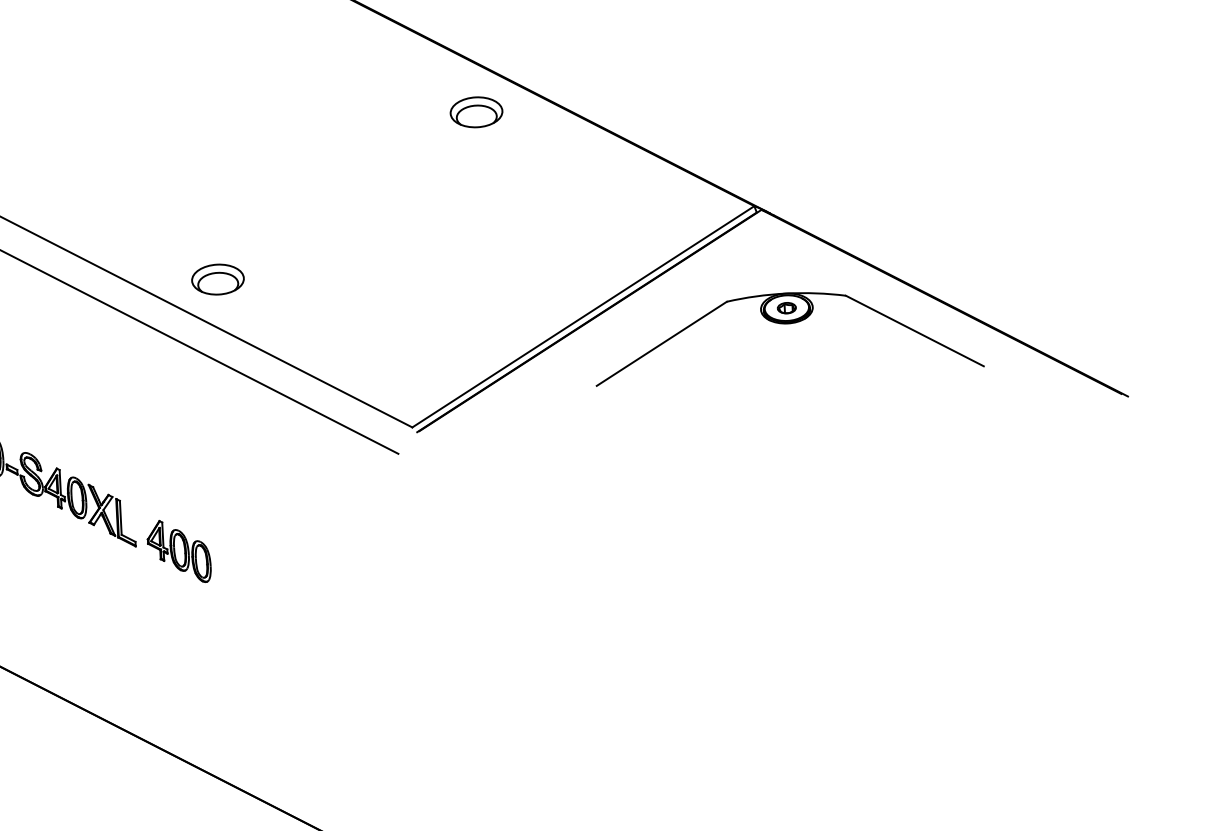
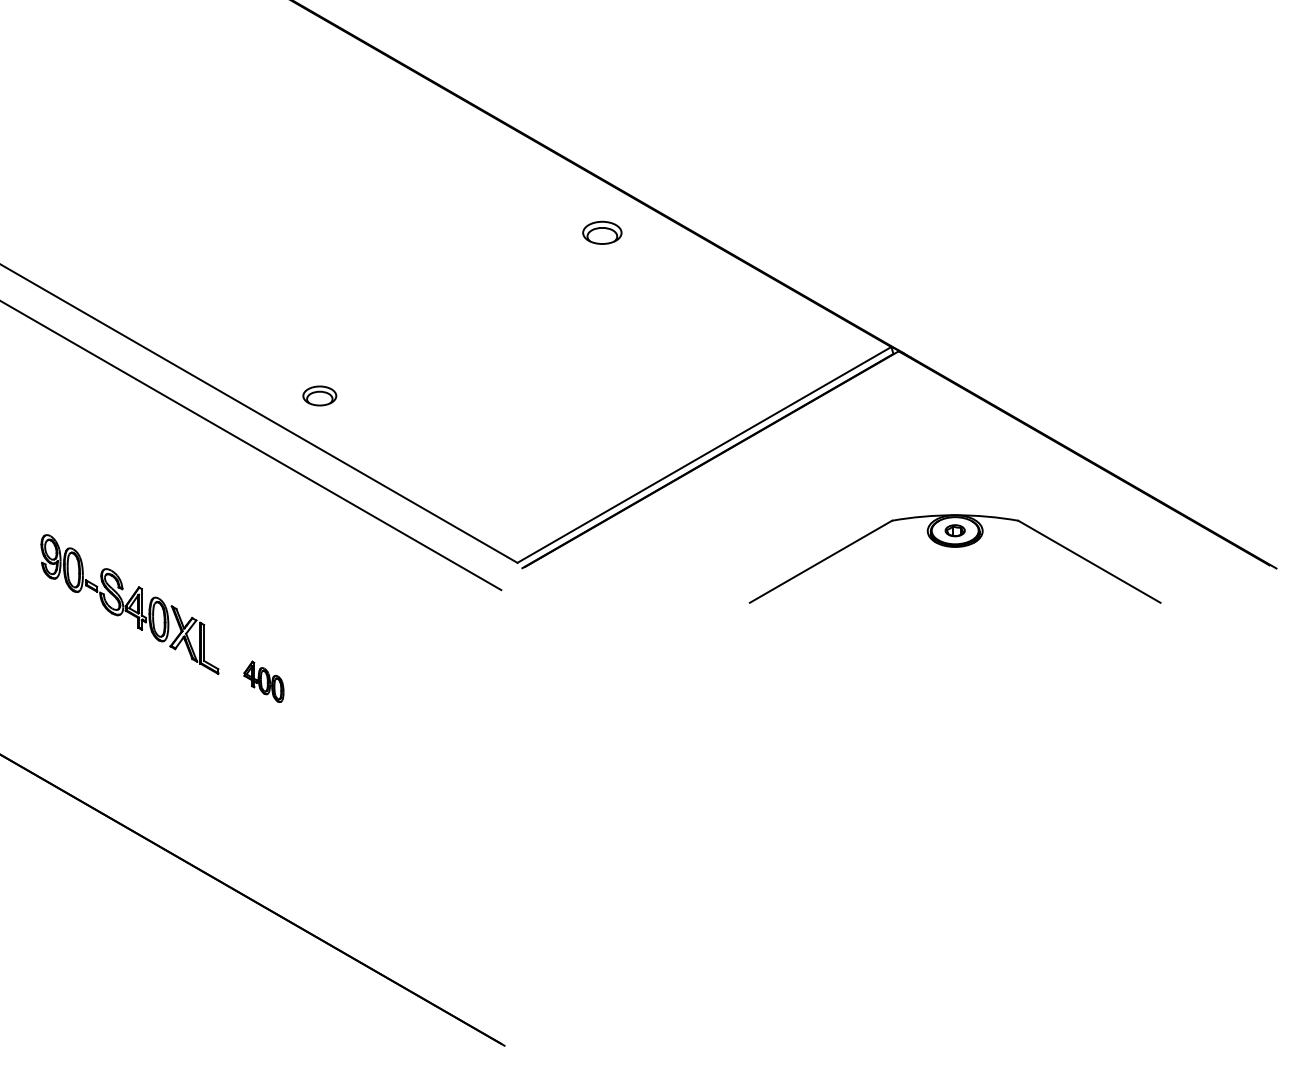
part: (476, 111) -> (602, 232), size x0.7
part: (217, 279) -> (319, 395), size x0.6
part: (786, 324) -> (954, 547), moved
part: (178, 551) -> (263, 681), size x0.6

